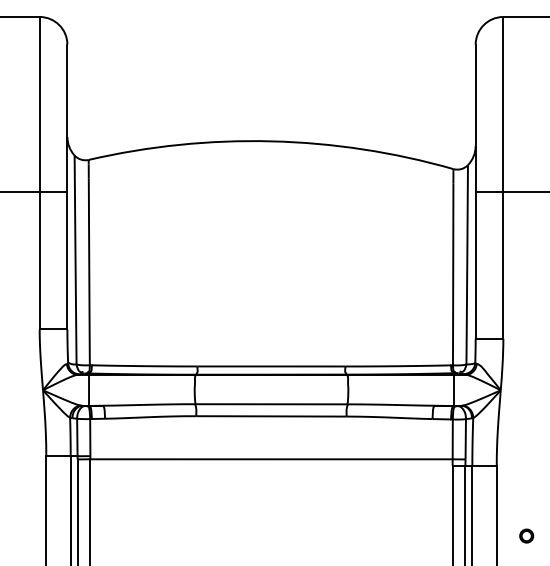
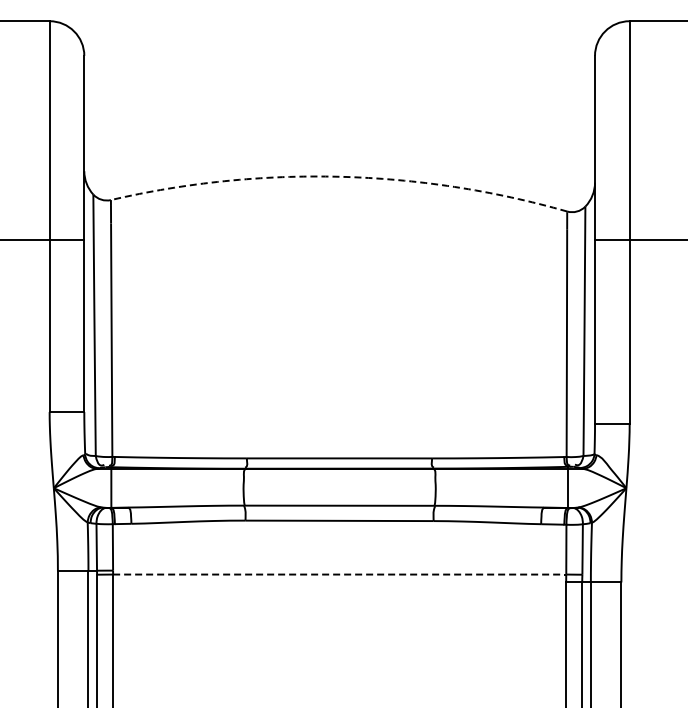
arc: (271, 141) -> (339, 176), solid -> dashed
line: (271, 459) -> (339, 574), solid -> dashed
circle: (526, 536) -> (658, 670), removed

